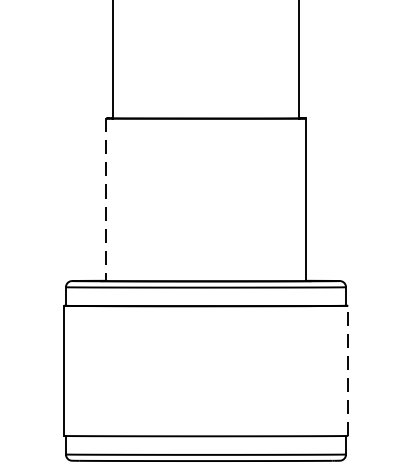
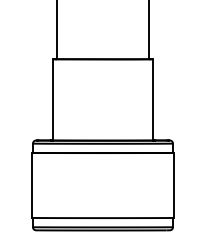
line: (106, 198) -> (53, 99), dashed -> solid
line: (349, 371) -> (174, 185), dashed -> solid

